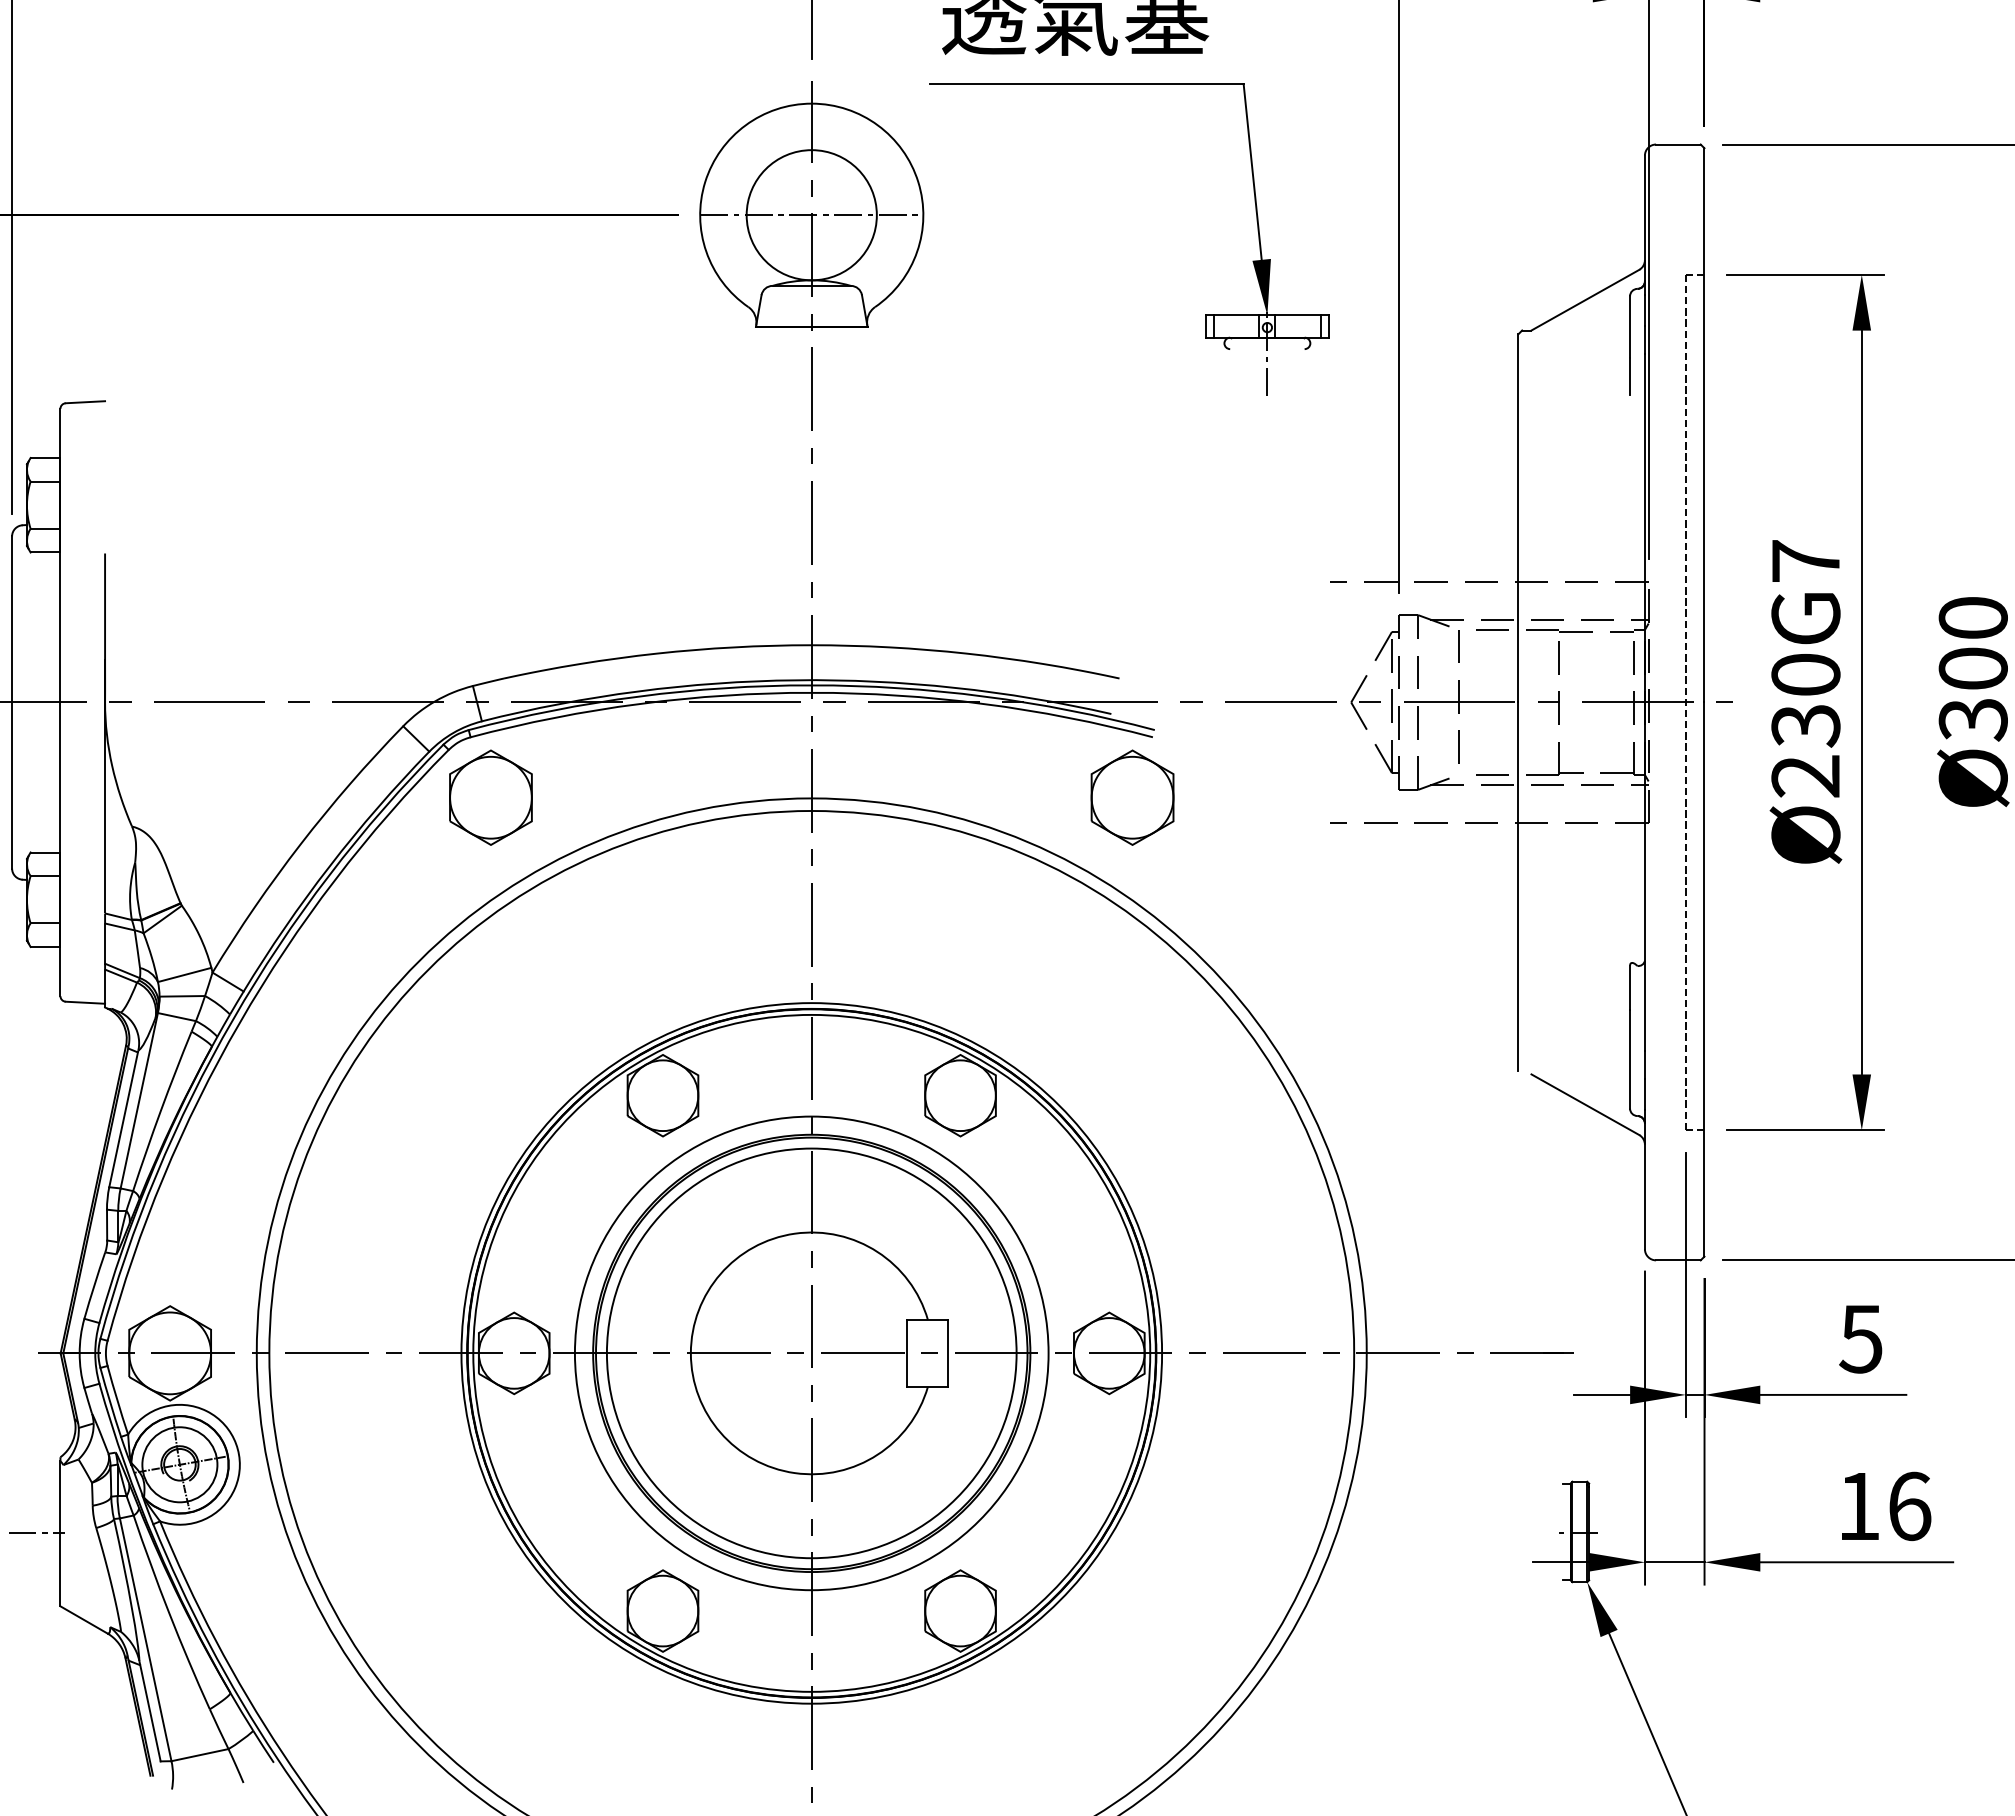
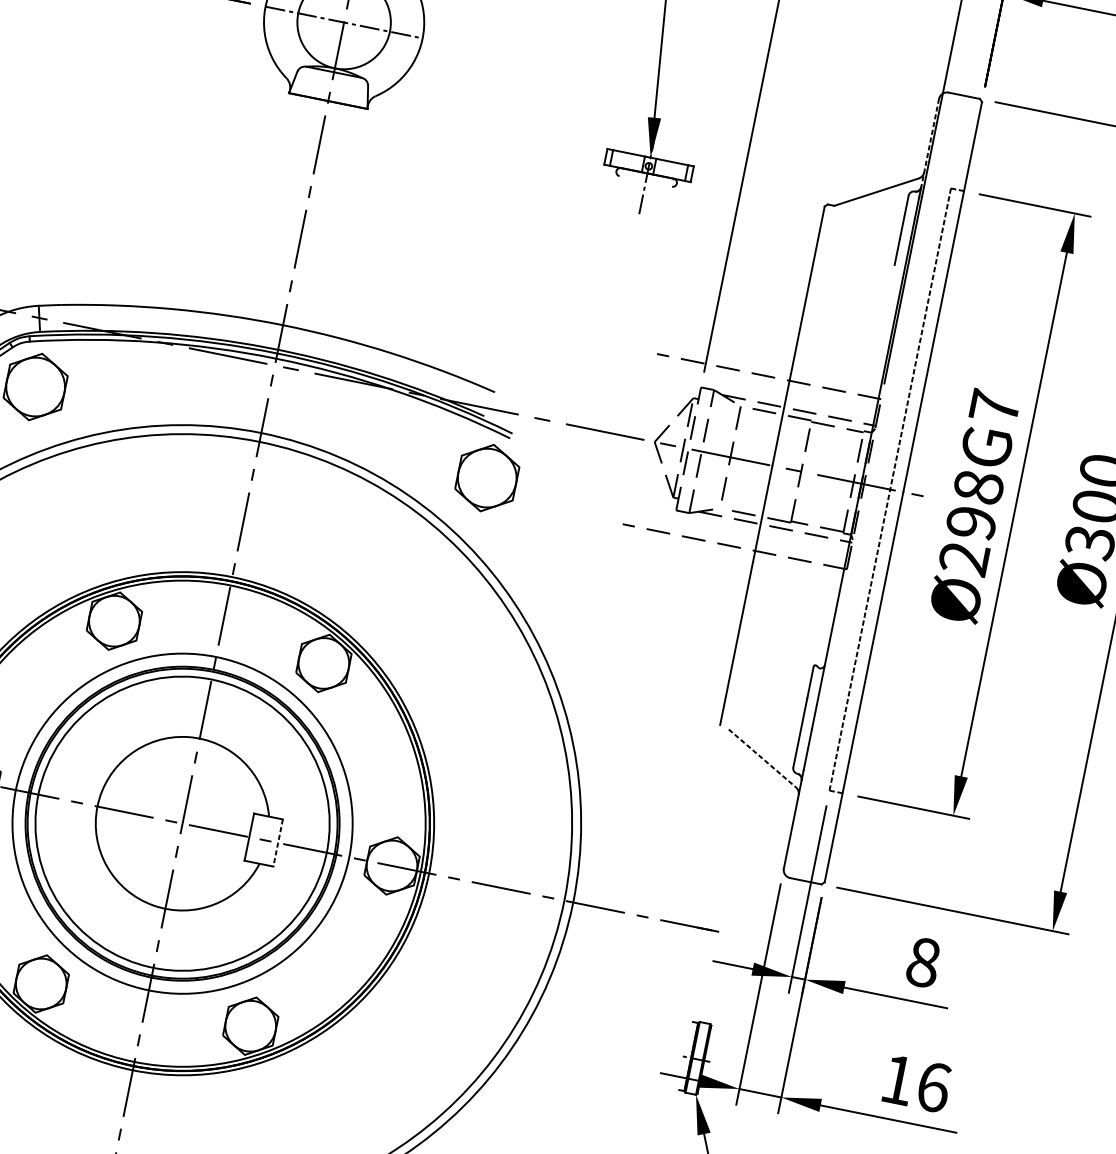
line: (1644, 218) -> (929, 143), solid -> dashed
text: (1805, 700) -> (974, 505), Ø230G7 -> Ø298G7
line: (1585, 1104) -> (762, 758), solid -> dashed
text: (1860, 1338) -> (922, 962), 5 -> 8
line: (947, 1353) -> (278, 843), solid -> dashed

